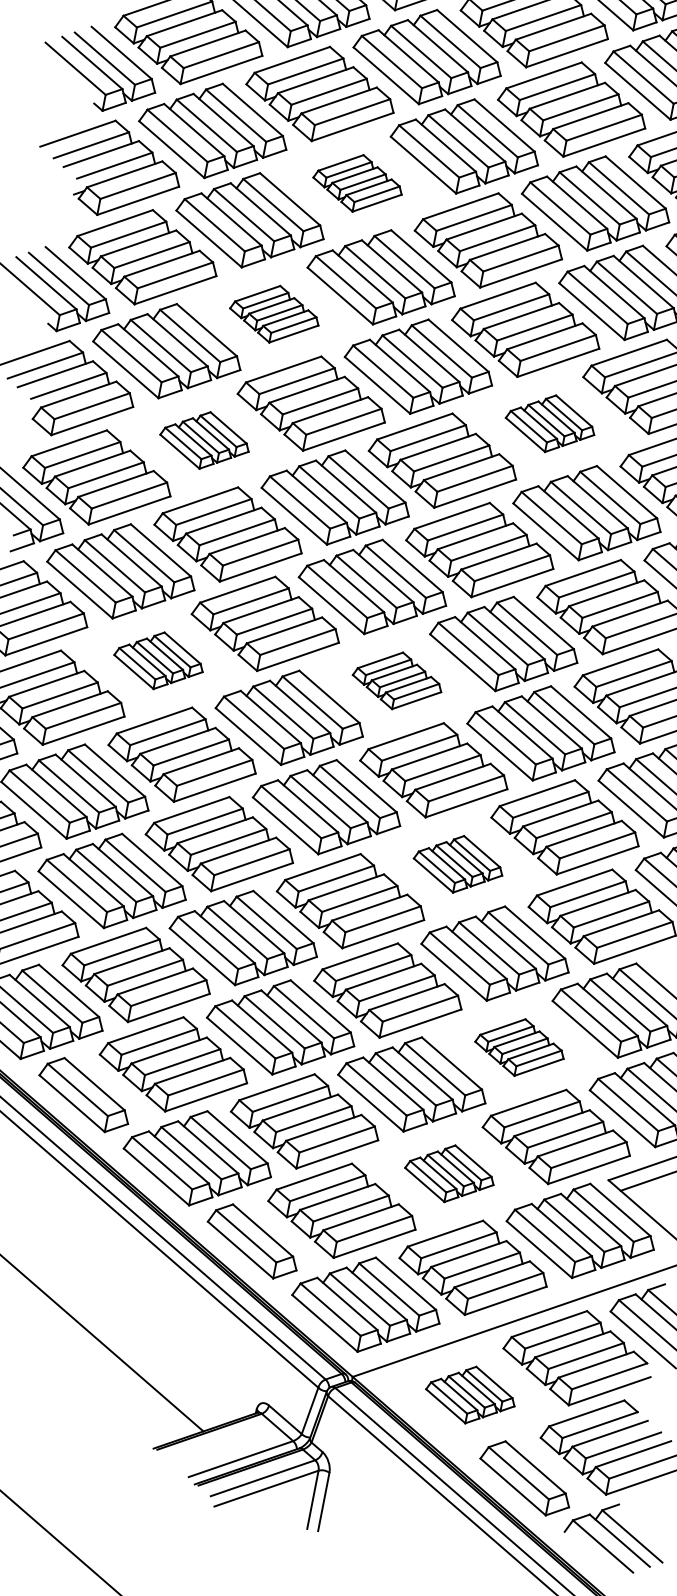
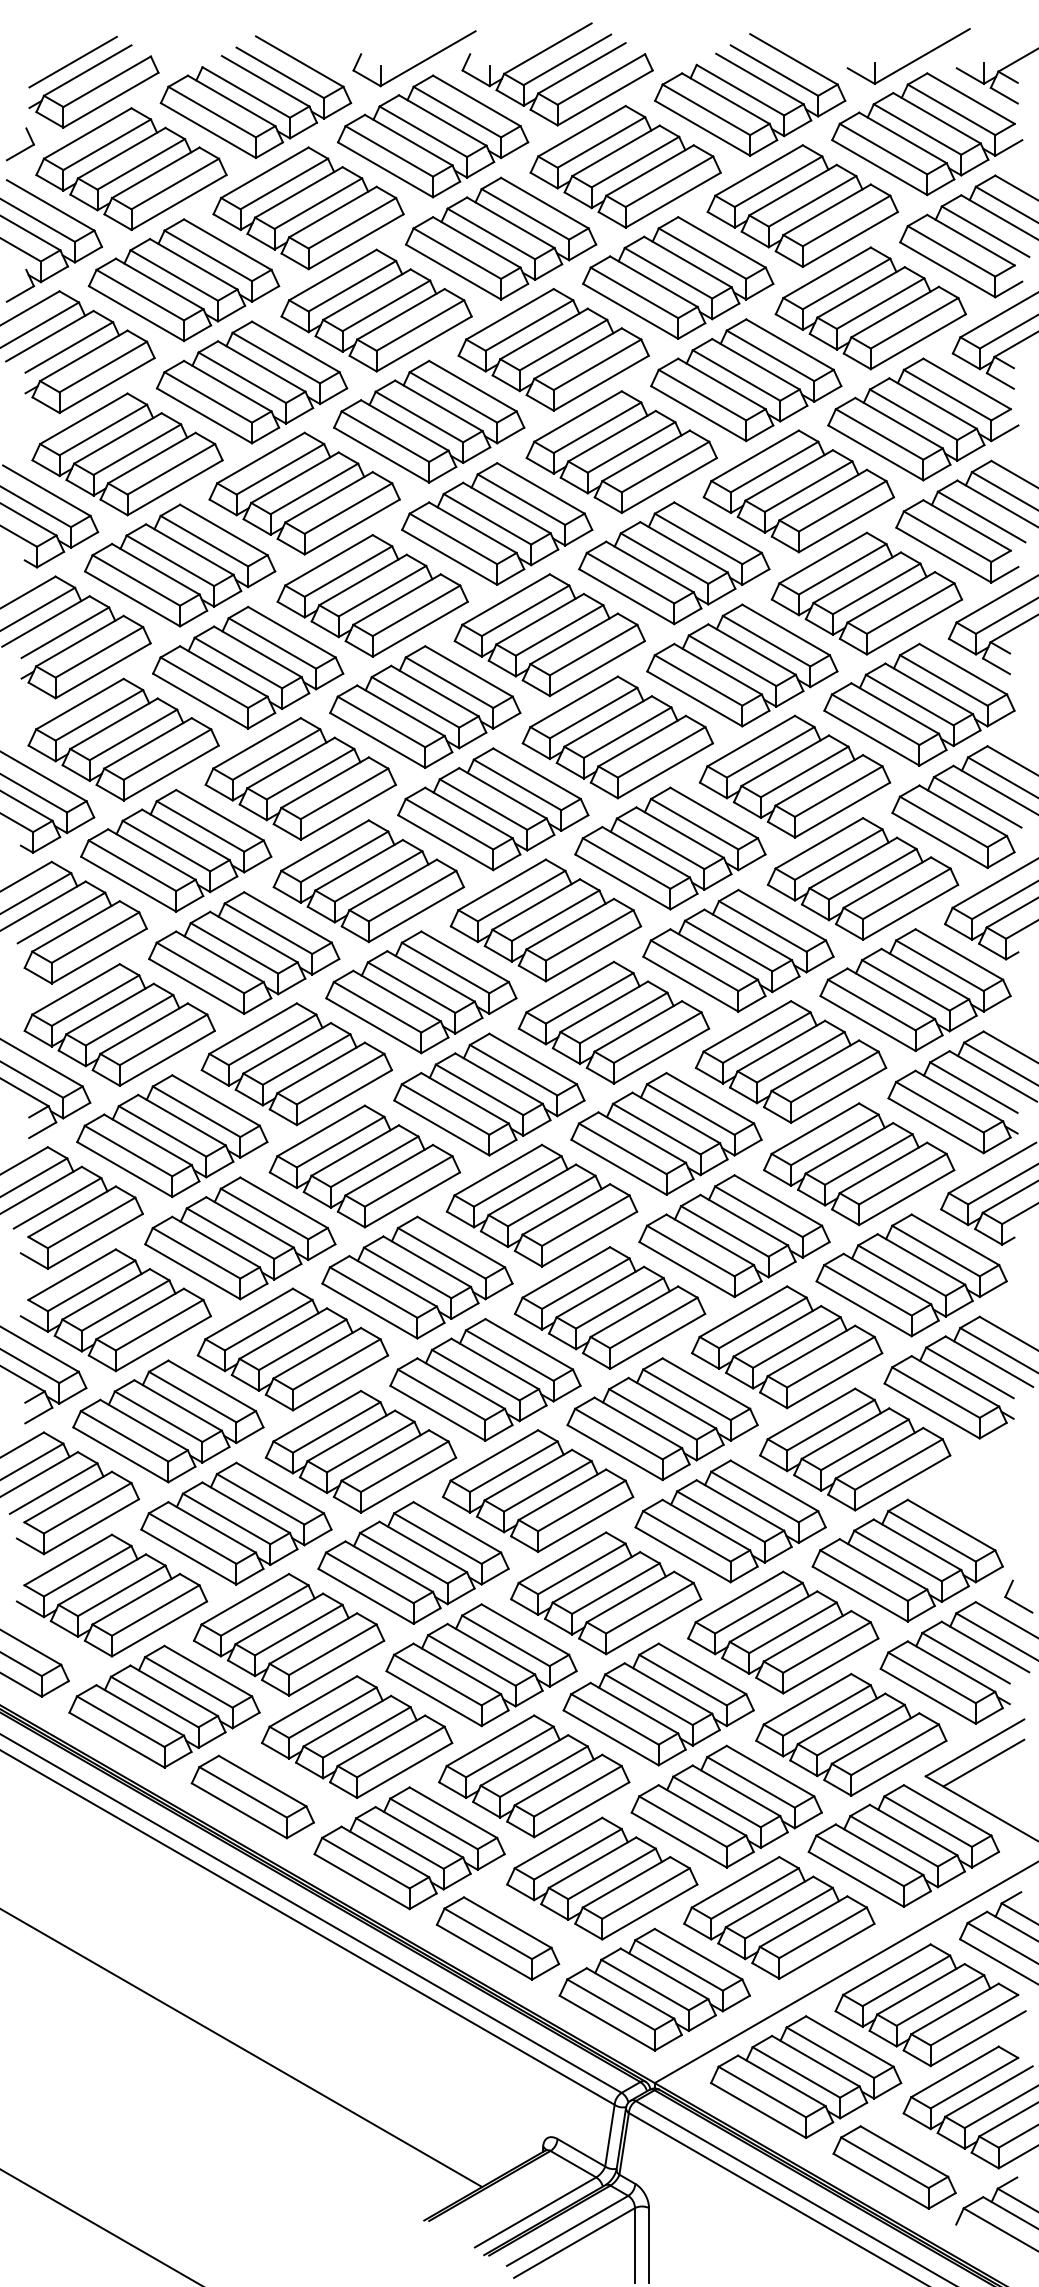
part: (358, 183) -> (372, 595), size x1.67
part: (274, 313) -> (300, 778), size x1.67
part: (550, 423) -> (670, 848), size x1.67
part: (205, 440) -> (244, 952), size x1.67
part: (159, 660) -> (240, 1238), size x1.67
part: (397, 680) -> (542, 1205), size x1.67
part: (458, 864) -> (662, 1419), size x1.67
part: (520, 1047) -> (783, 1632), size x1.67
part: (449, 1173) -> (726, 1806), size x1.67
part: (471, 1394) -> (806, 2076), size x1.67

